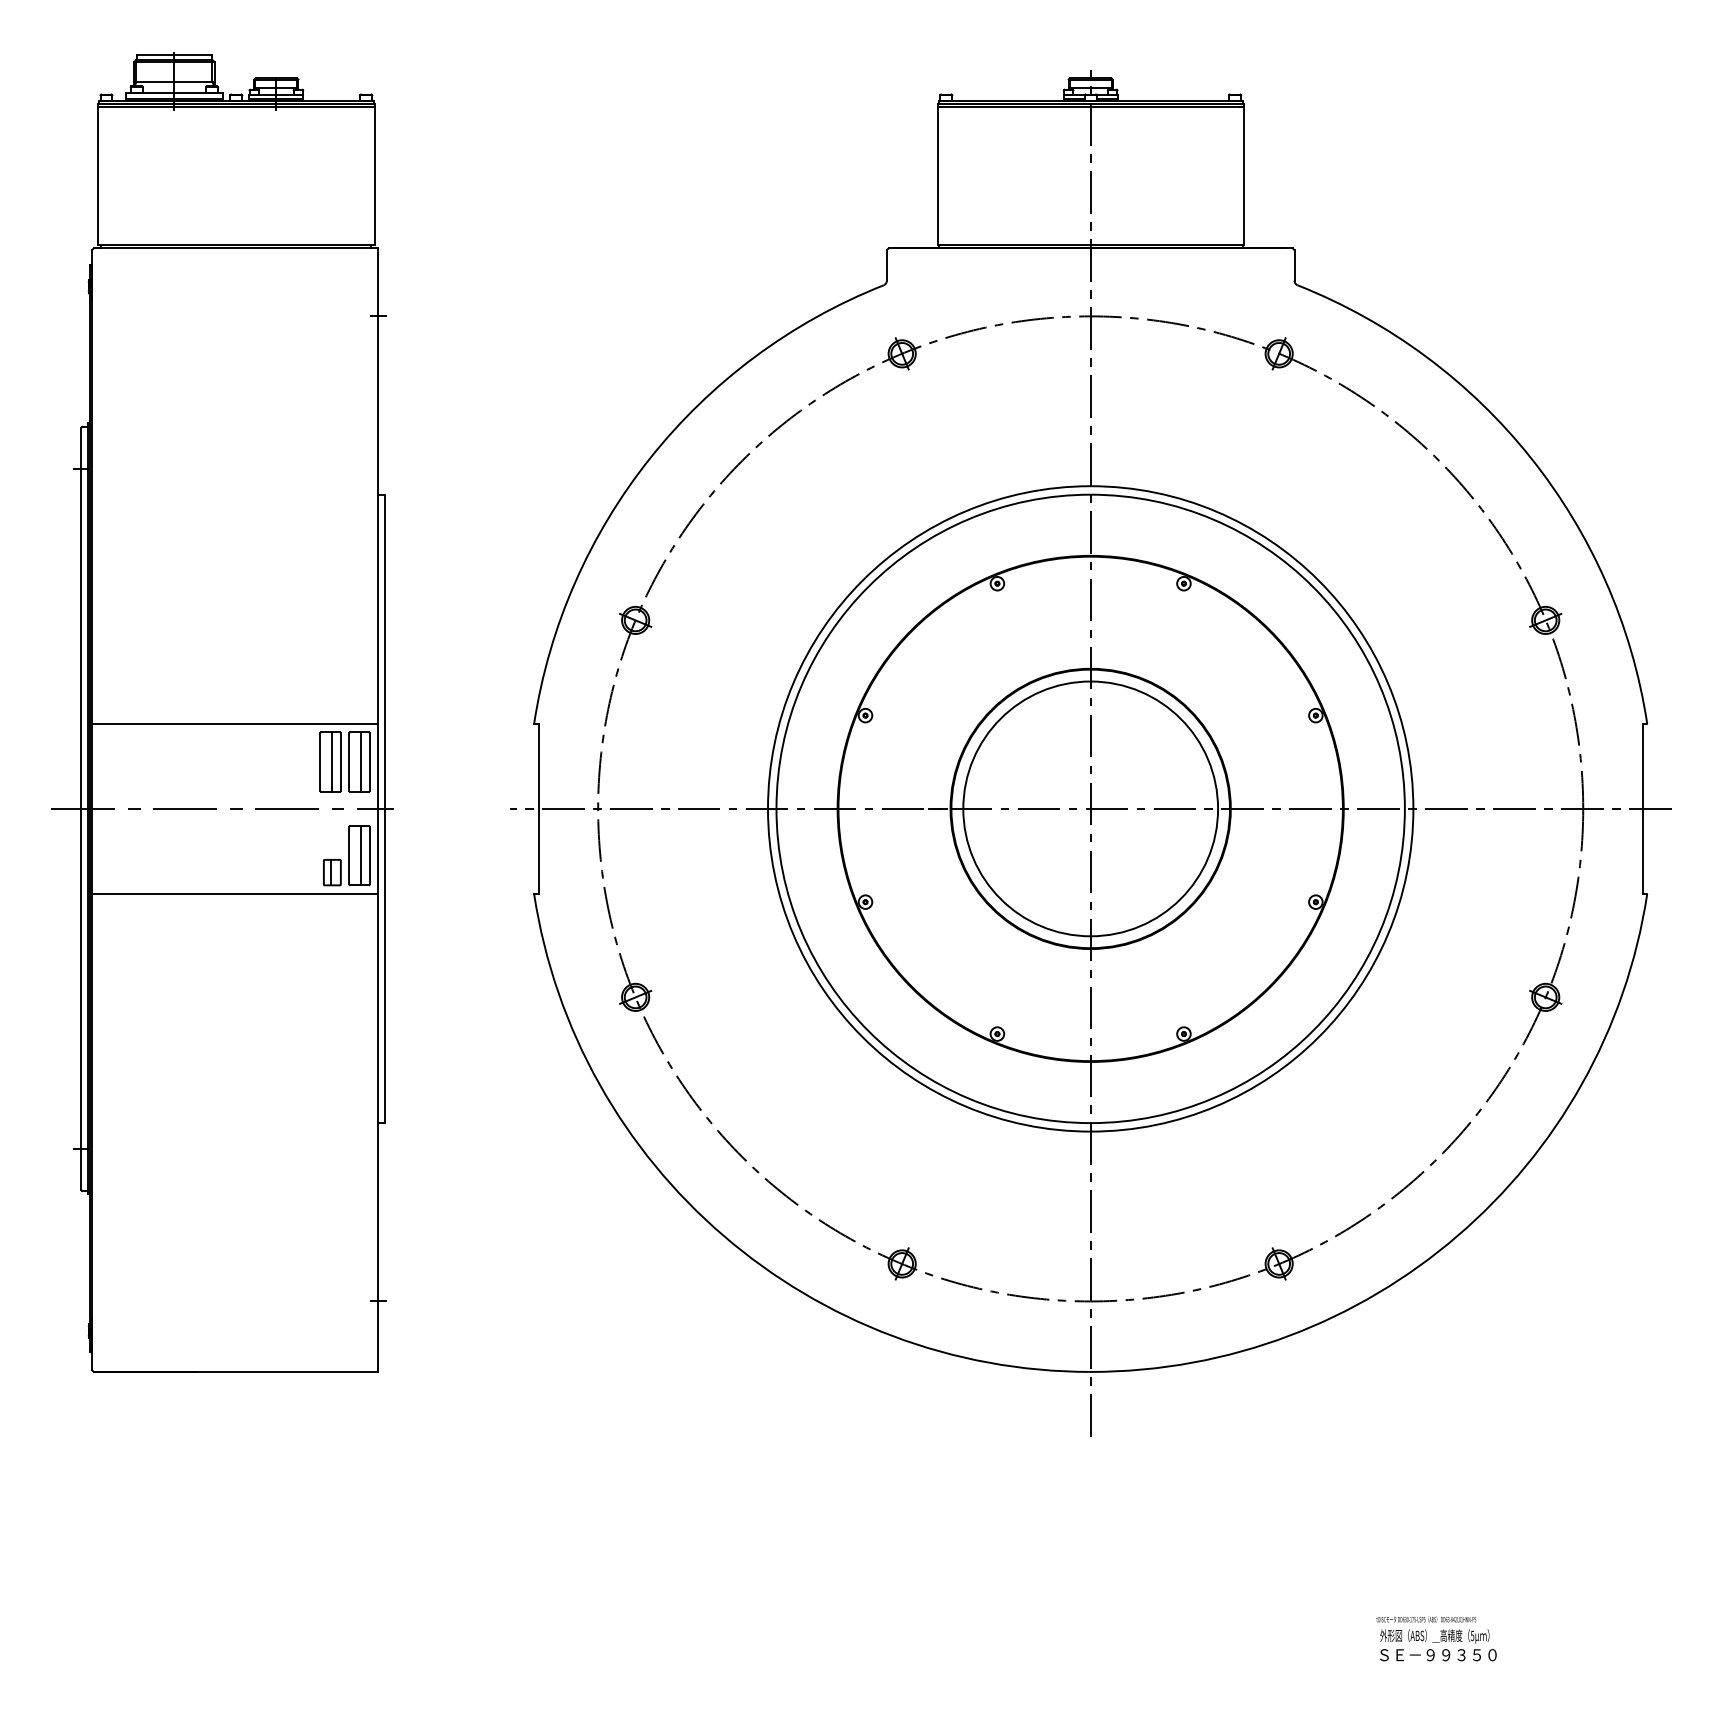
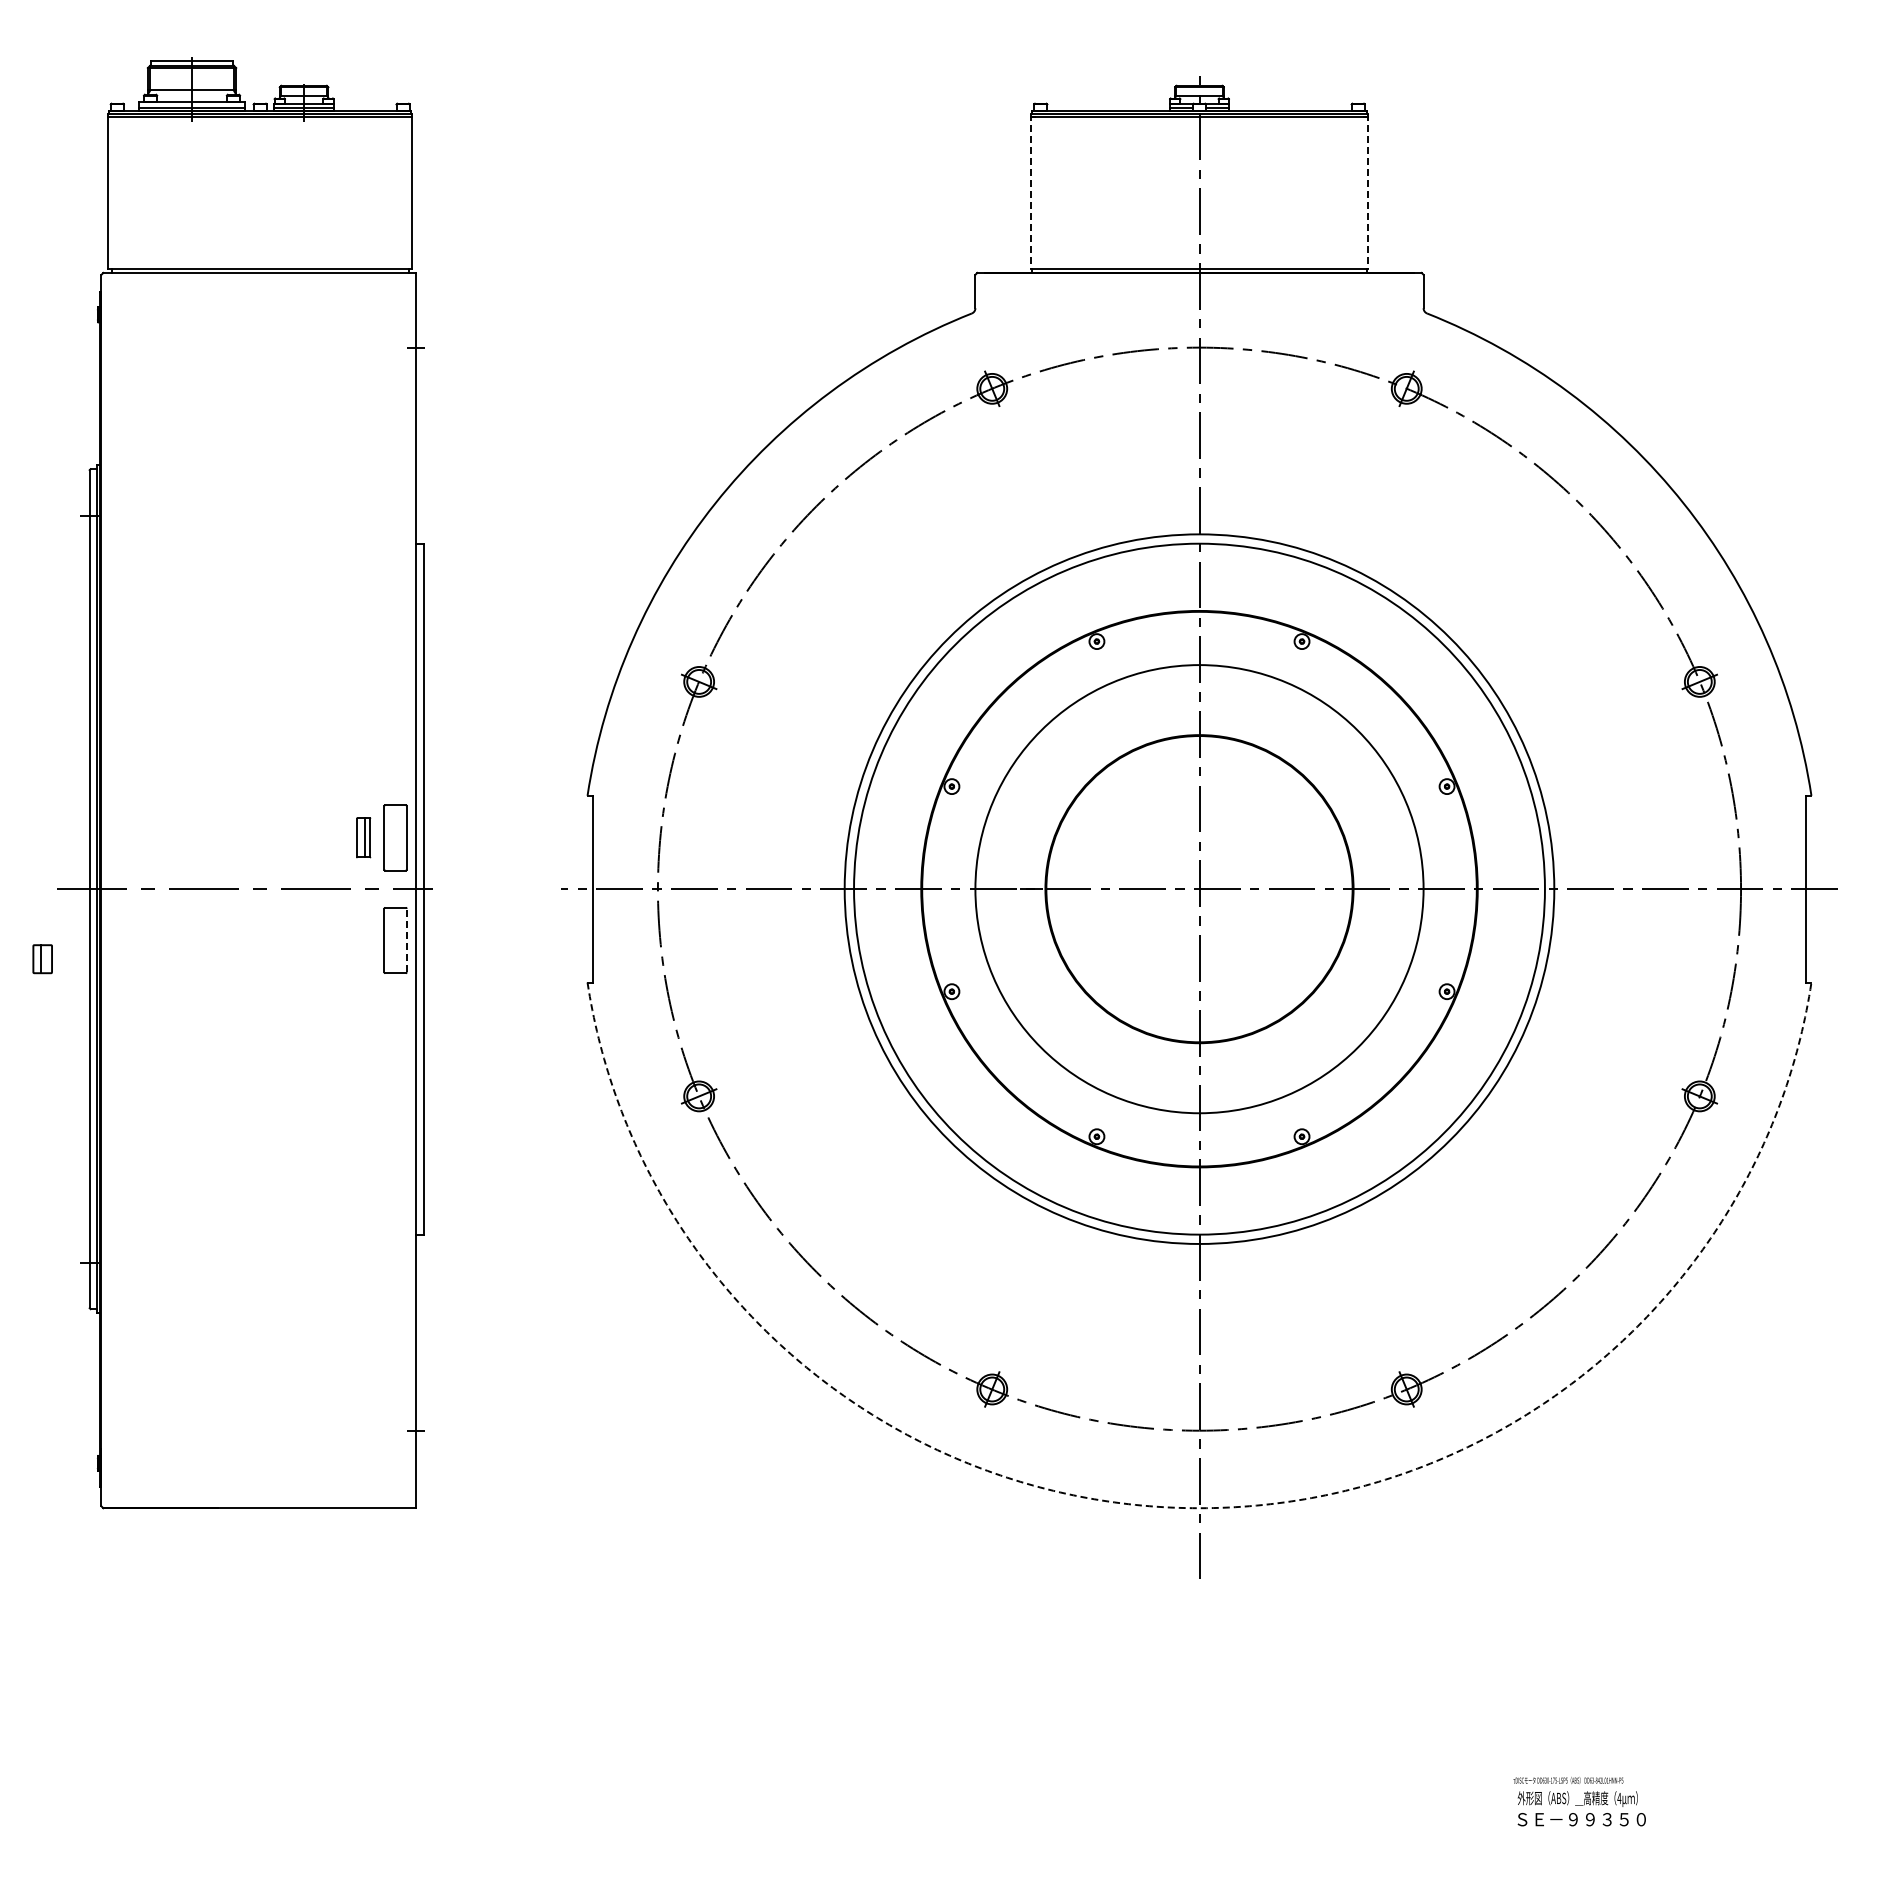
line: (937, 175) -> (1031, 192), solid -> dashed
line: (1243, 175) -> (1367, 192), solid -> dashed
line: (235, 723) -> (259, 795), removed
part: (330, 761) -> (363, 837), size x0.6
line: (361, 761) -> (397, 837), removed
circle: (1090, 809) -> (1199, 889), size x1.6
line: (361, 855) -> (397, 940), removed
line: (369, 855) -> (406, 940), solid -> dashed
part: (332, 872) -> (42, 959), moved
line: (235, 893) -> (259, 982), removed
arc: (1090, 1372) -> (1199, 1508), solid -> dashed
text: (1472, 1635) -> (1619, 1798), 5 -> 4

